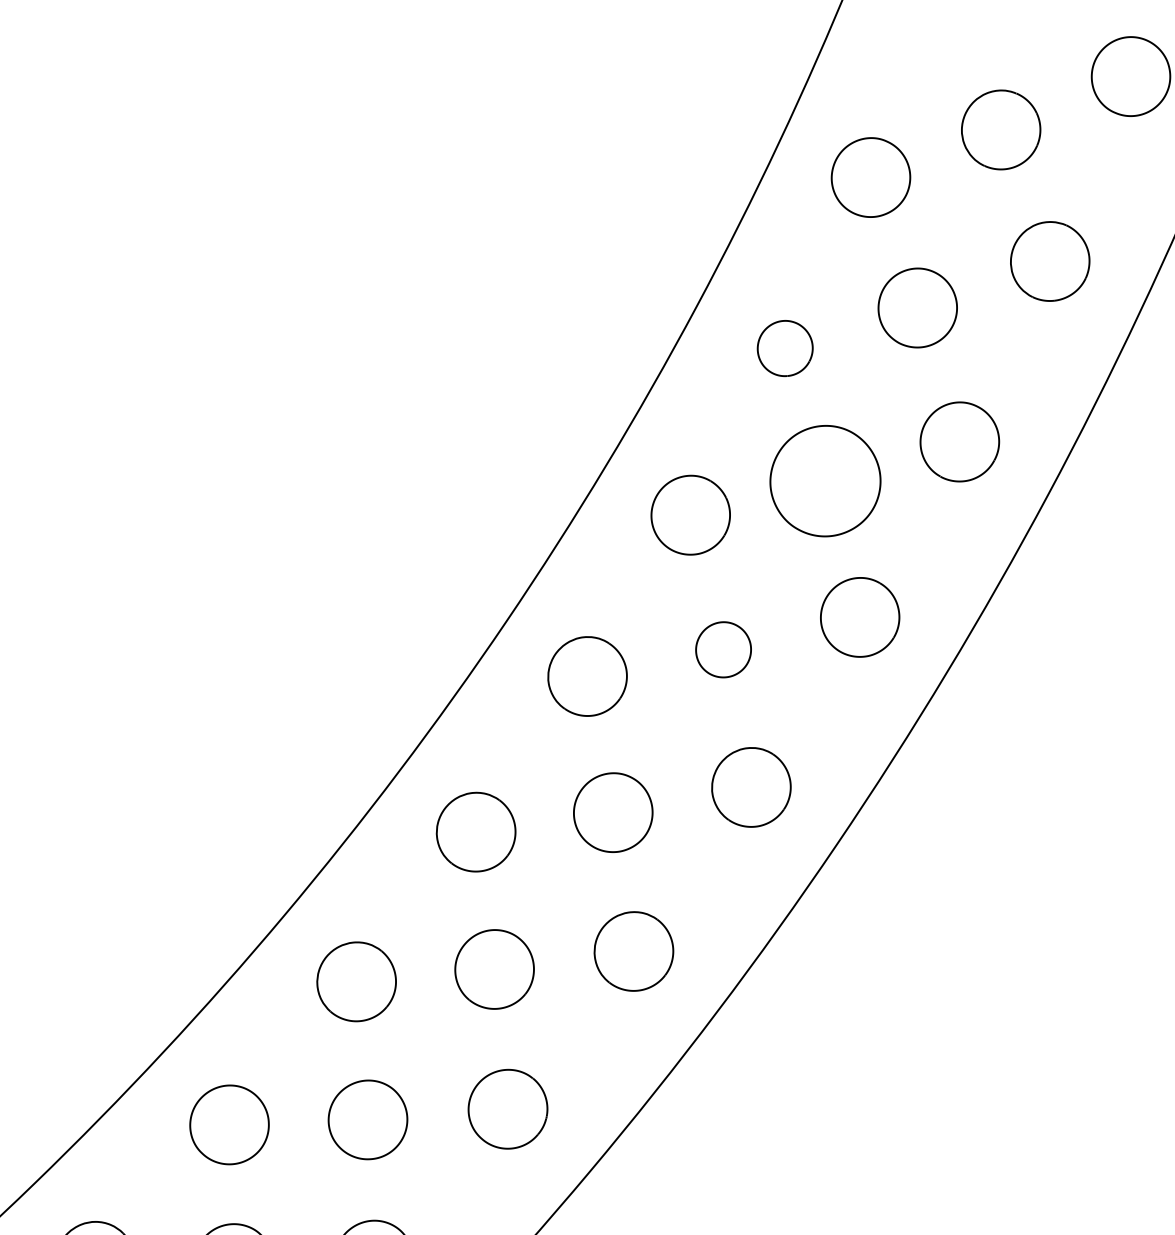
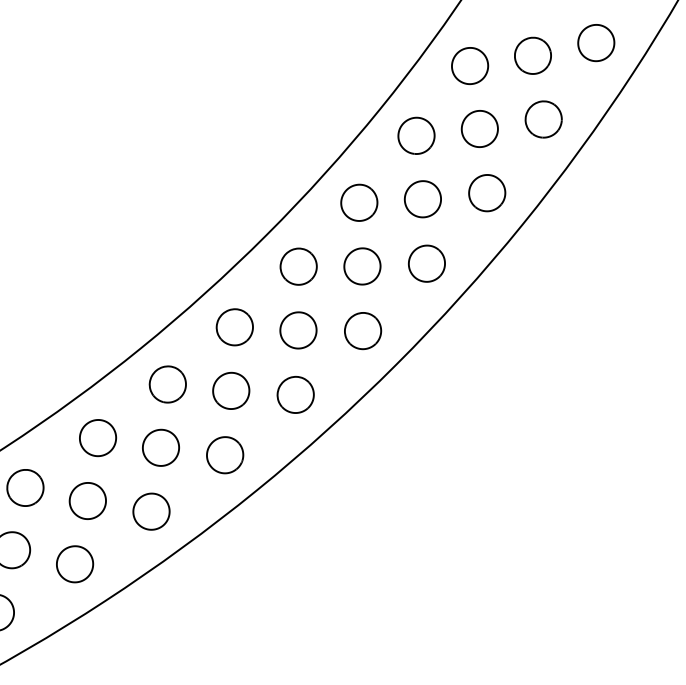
part: (785, 347) -> (416, 135), size x1.43
part: (824, 482) -> (422, 199), size x0.71
part: (723, 649) -> (362, 266), size x1.43

